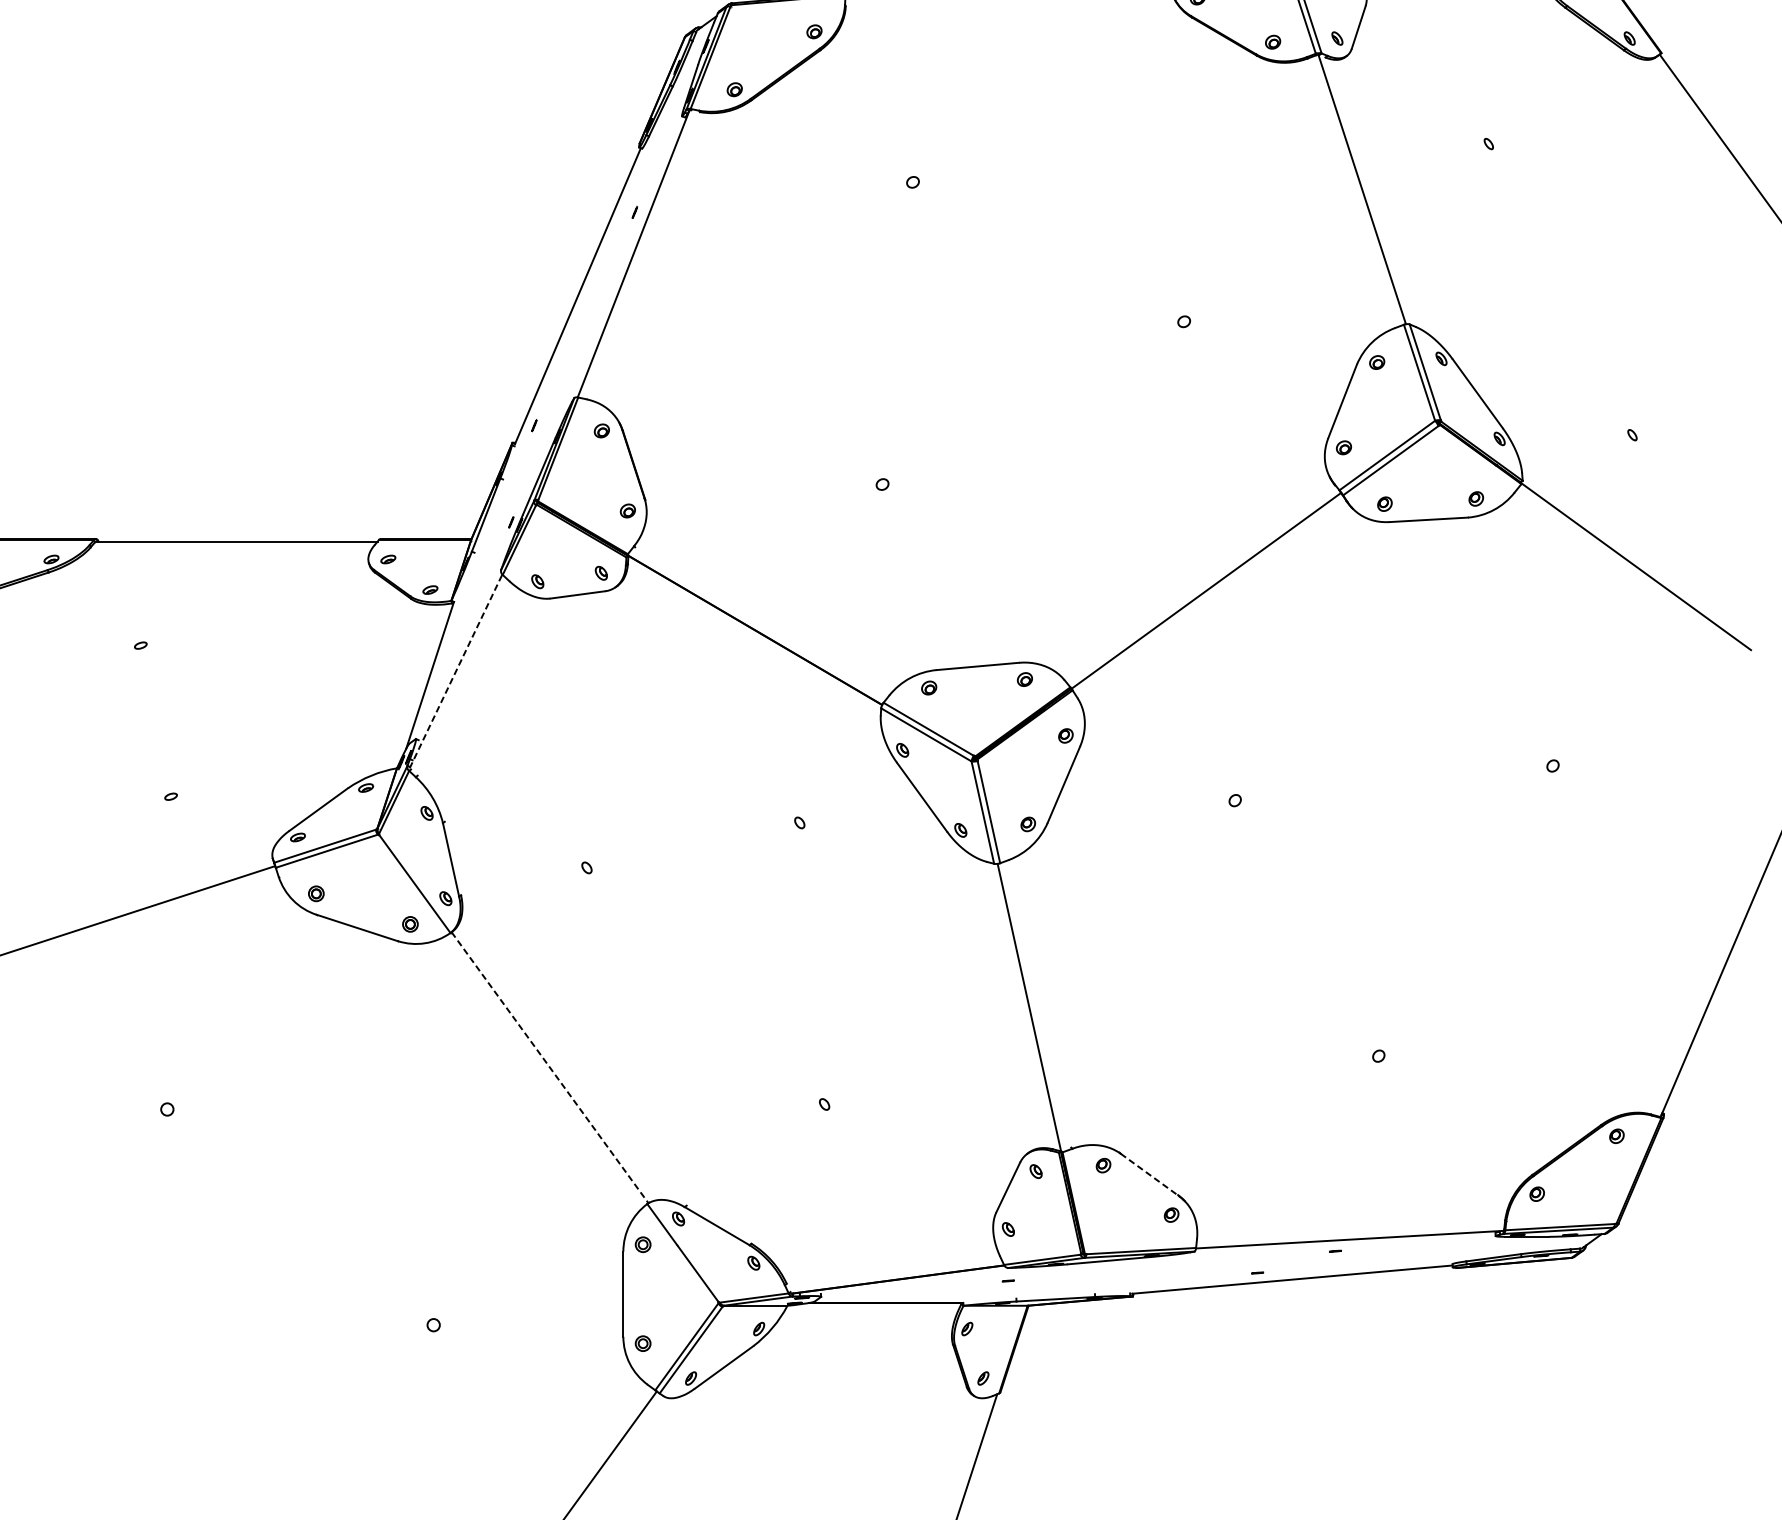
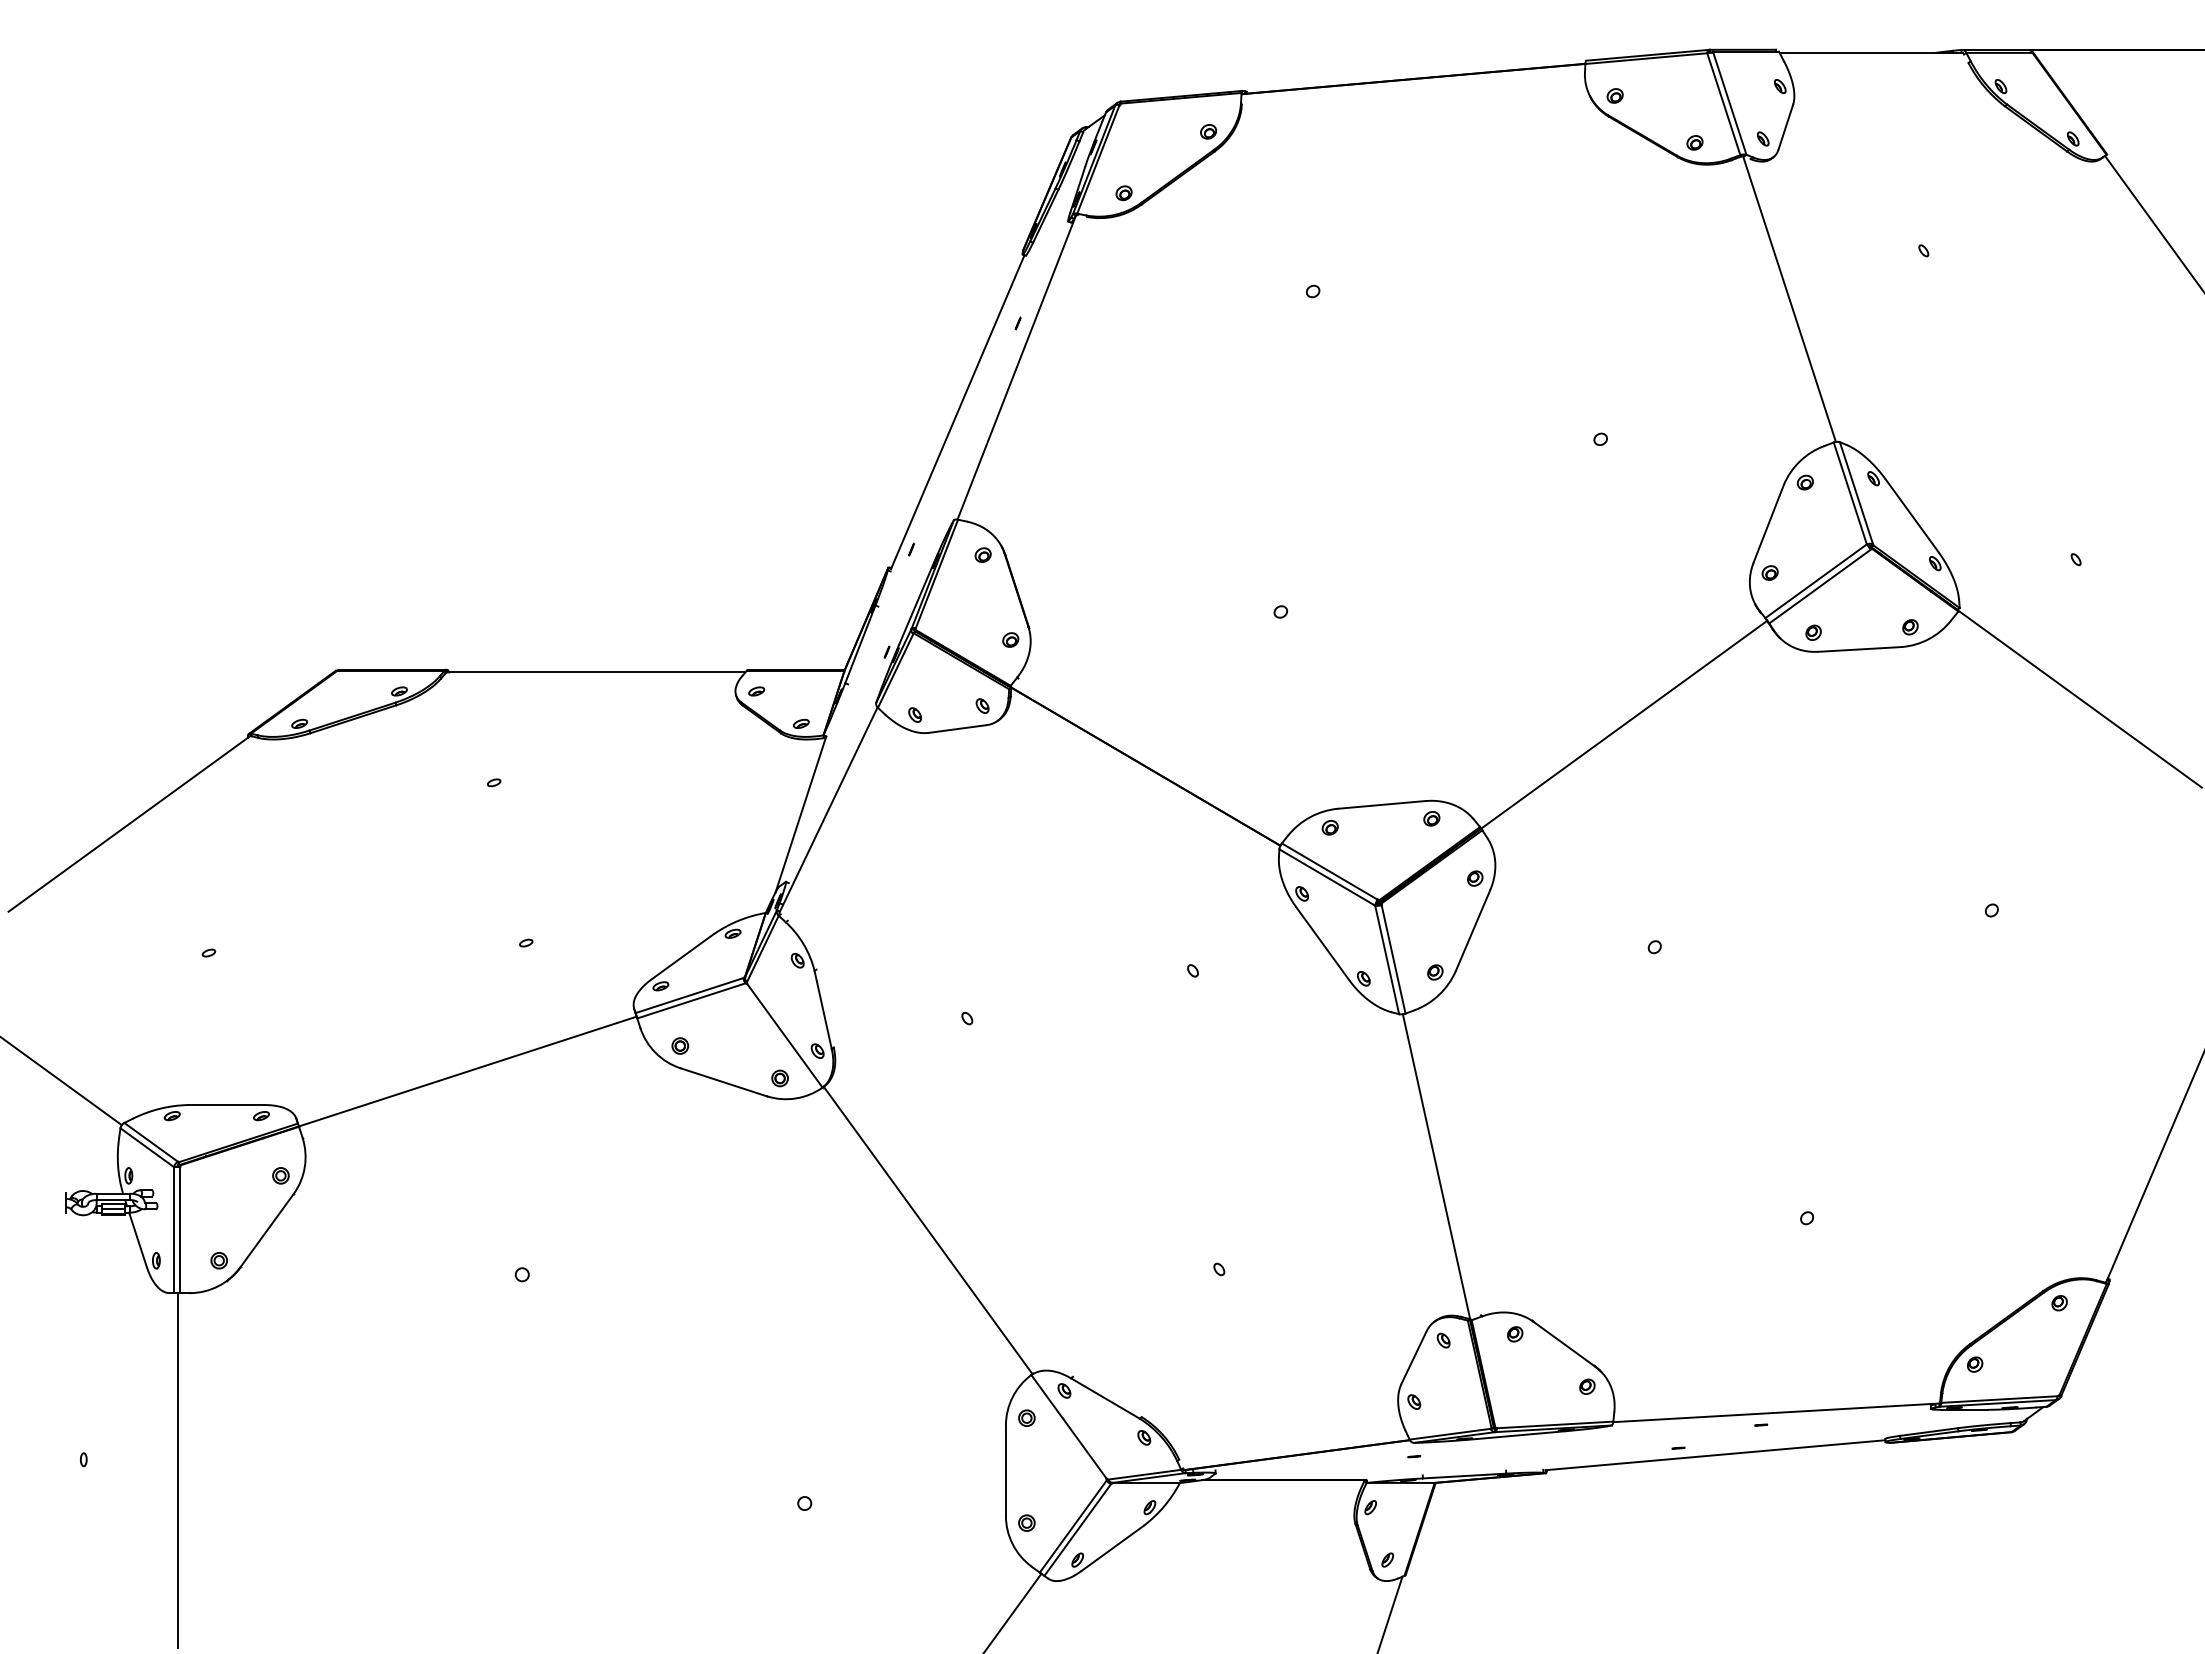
line: (456, 671) -> (828, 810), dashed -> solid
line: (550, 1067) -> (928, 1230), dashed -> solid
line: (1150, 1175) -> (1564, 1344), dashed -> solid

